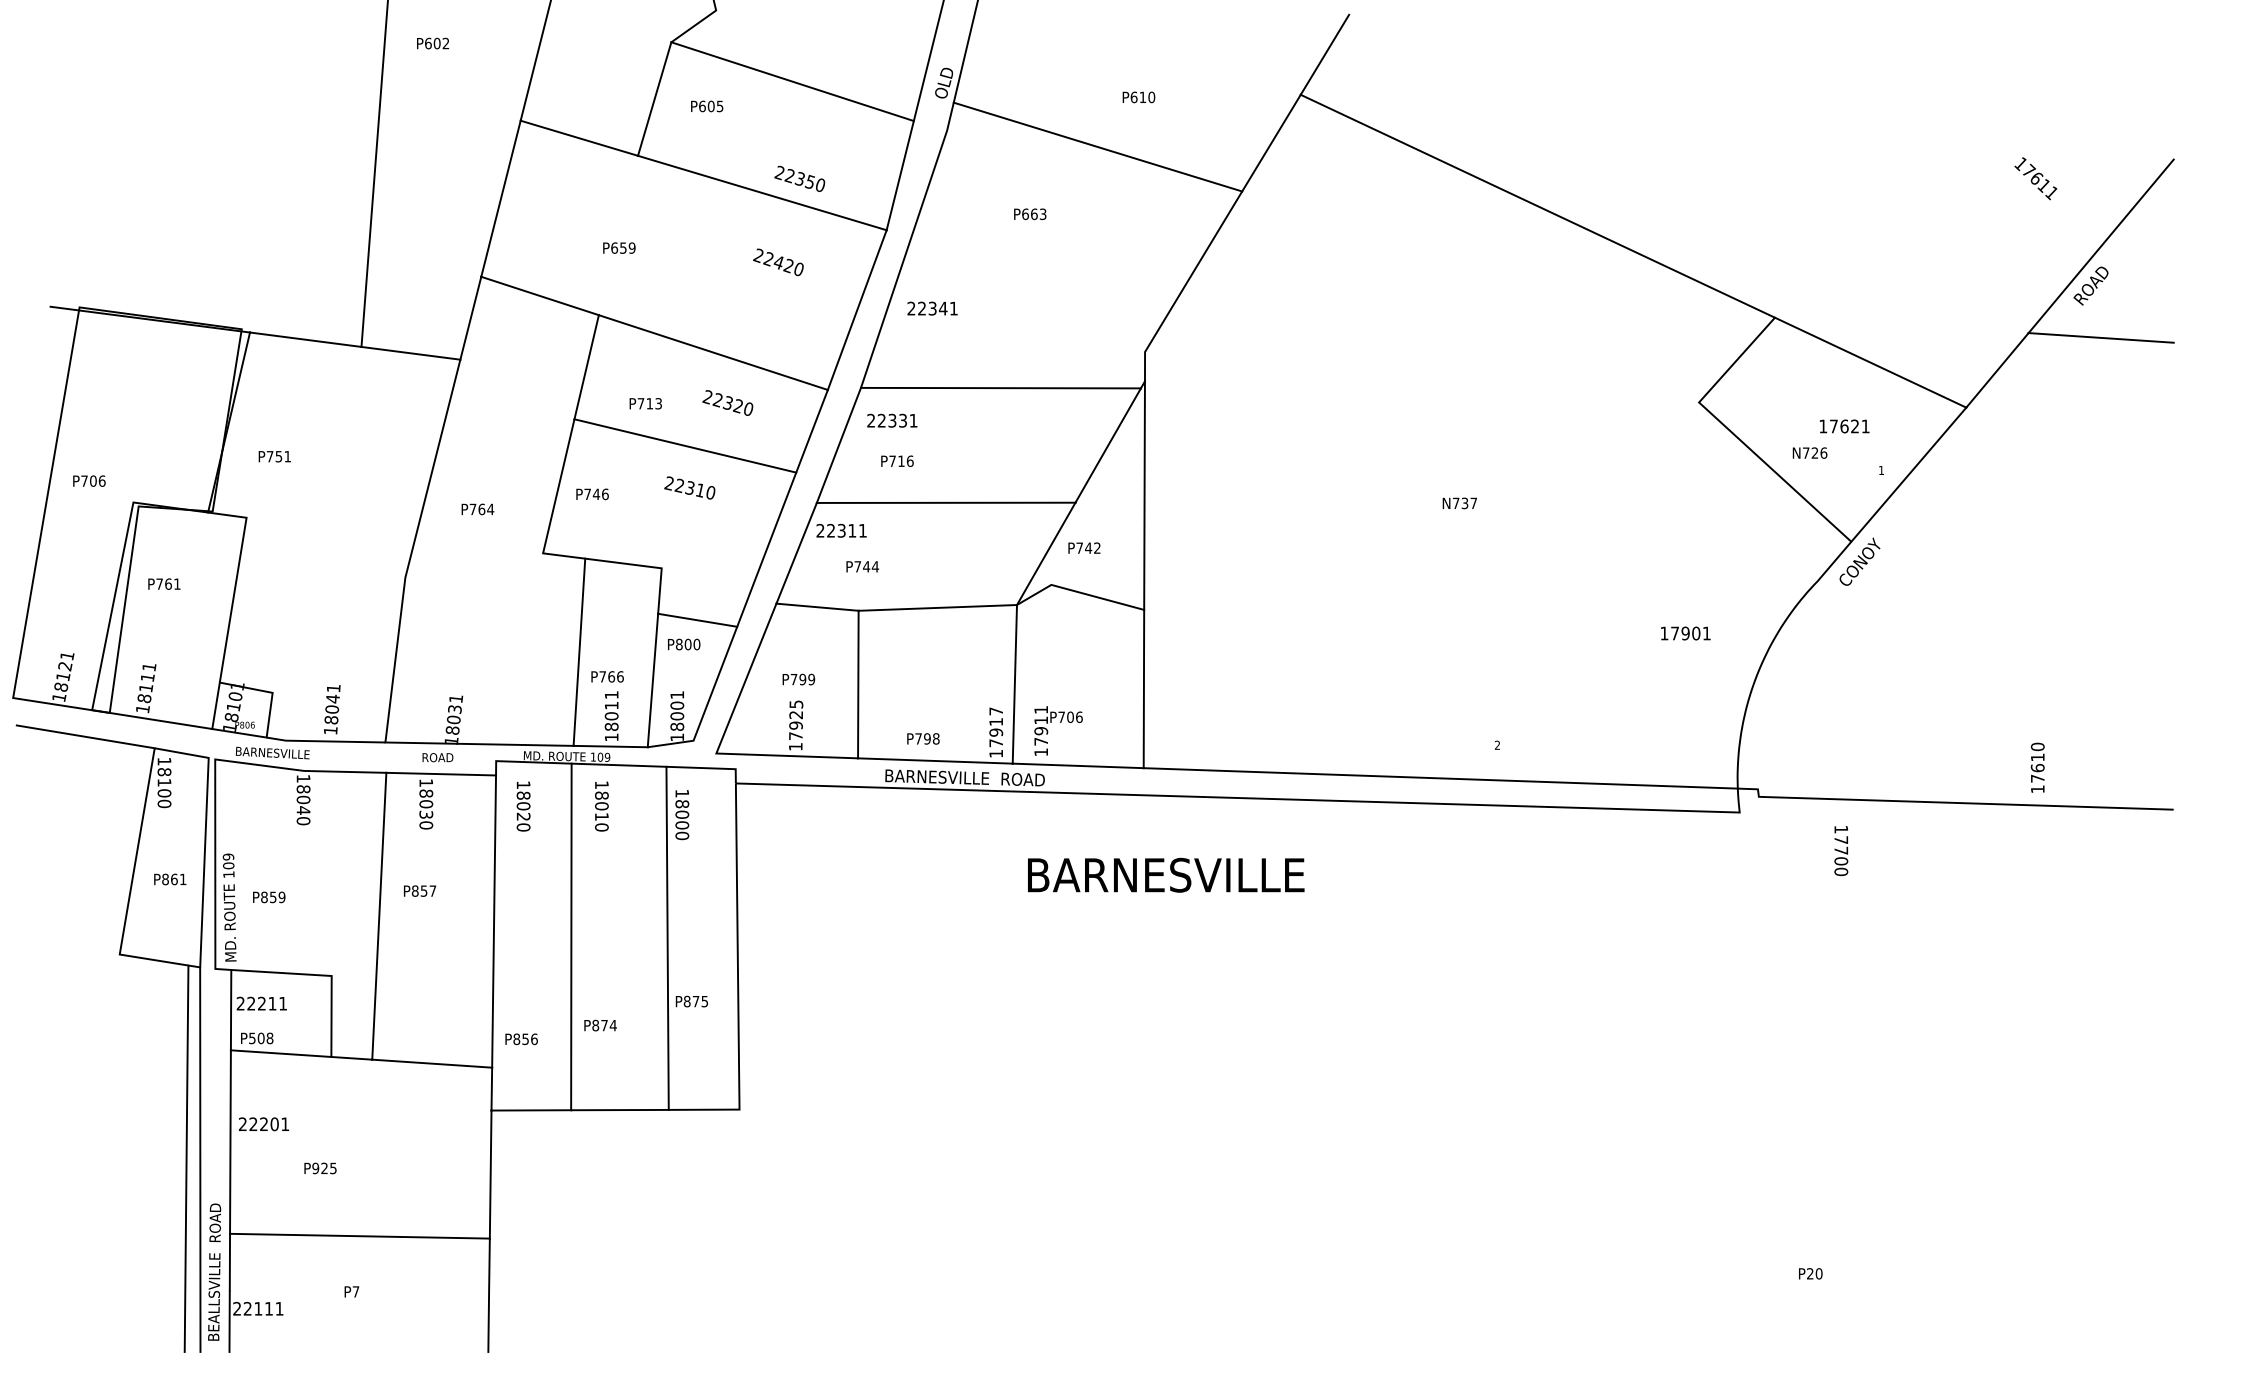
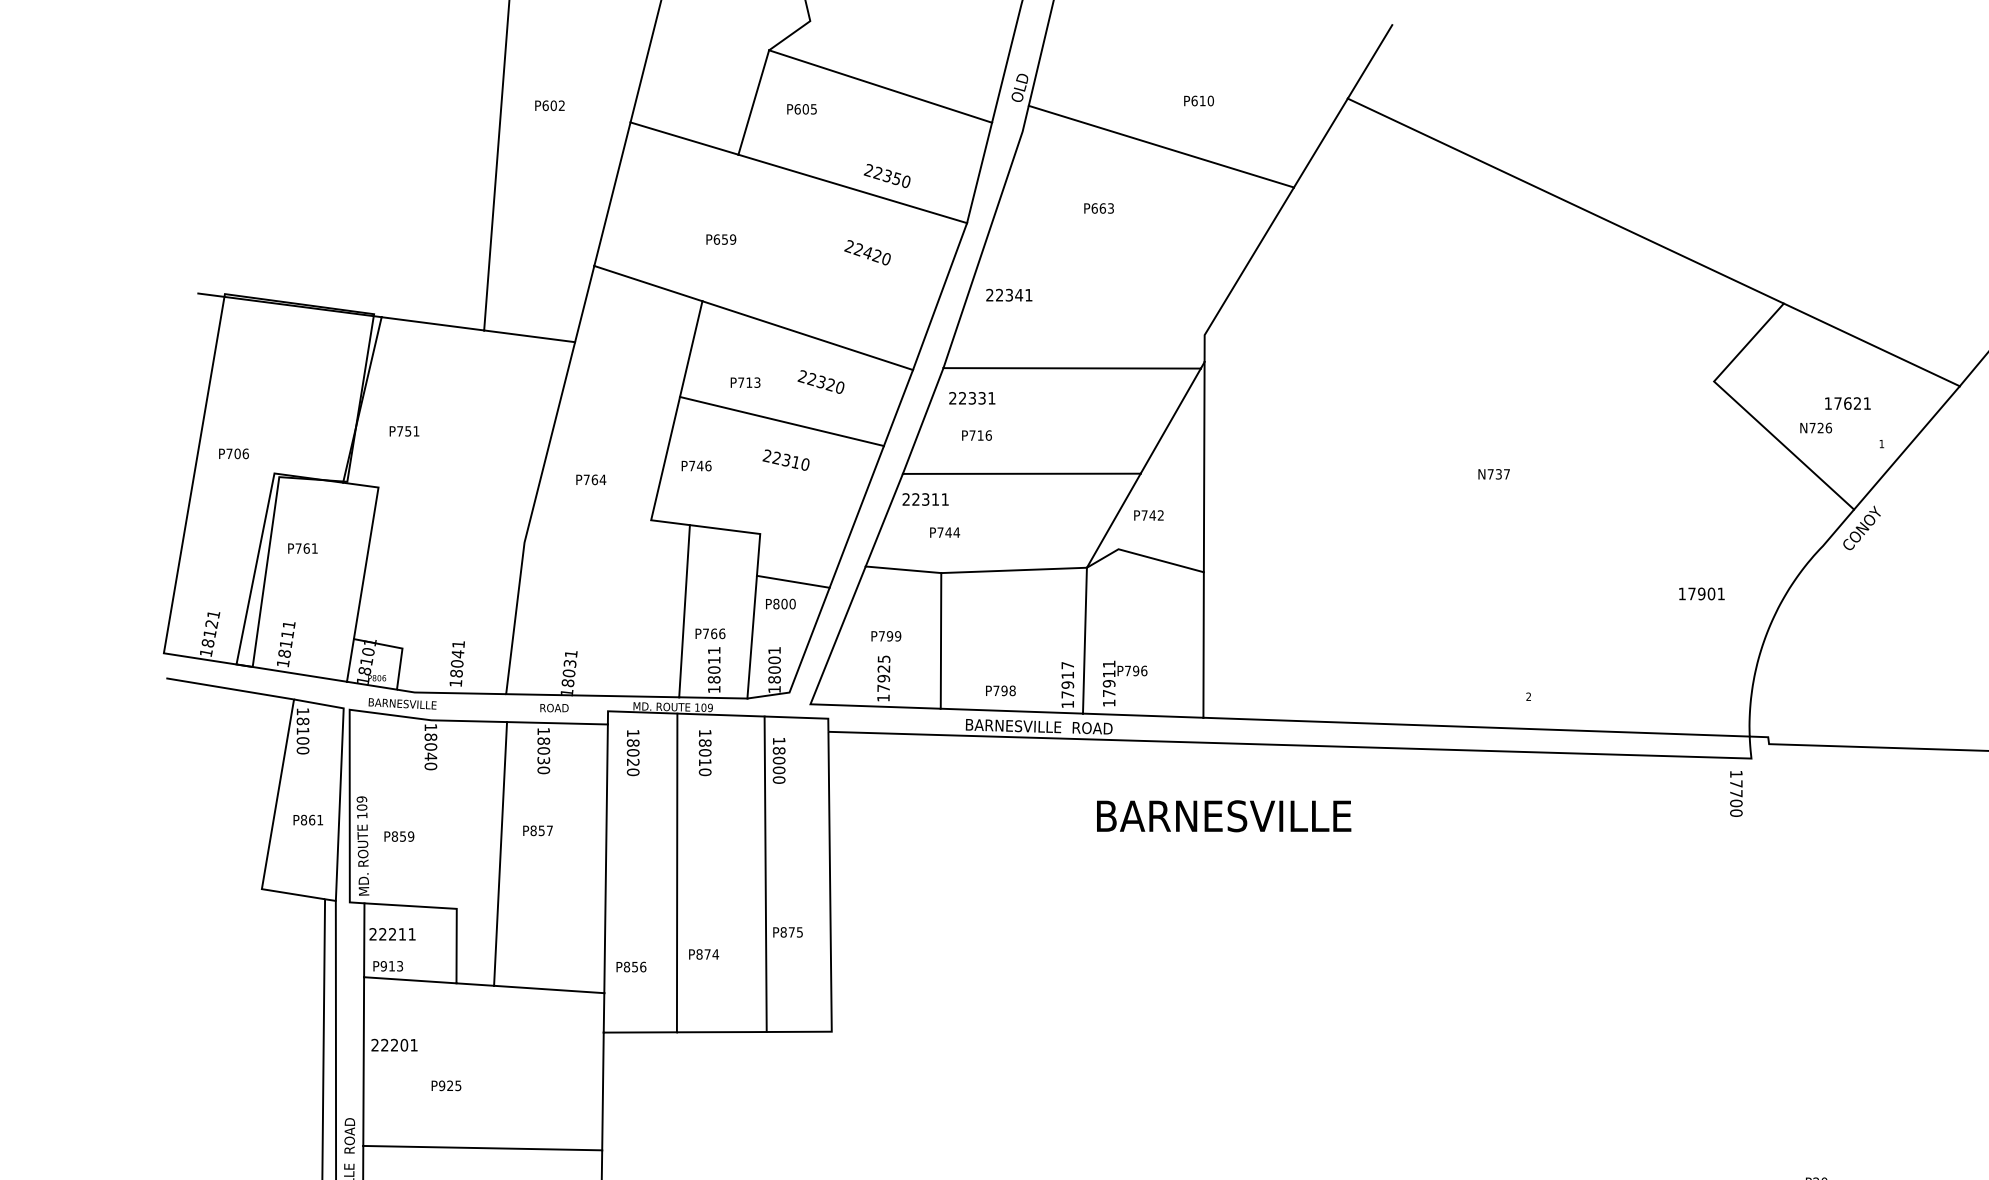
text: (432, 43) -> (549, 105), moved
text: (1070, 717) -> (1136, 671), P706 -> P796
text: (1841, 851) -> (1736, 794), moved
text: (260, 1038) -> (391, 966), P508 -> P913

